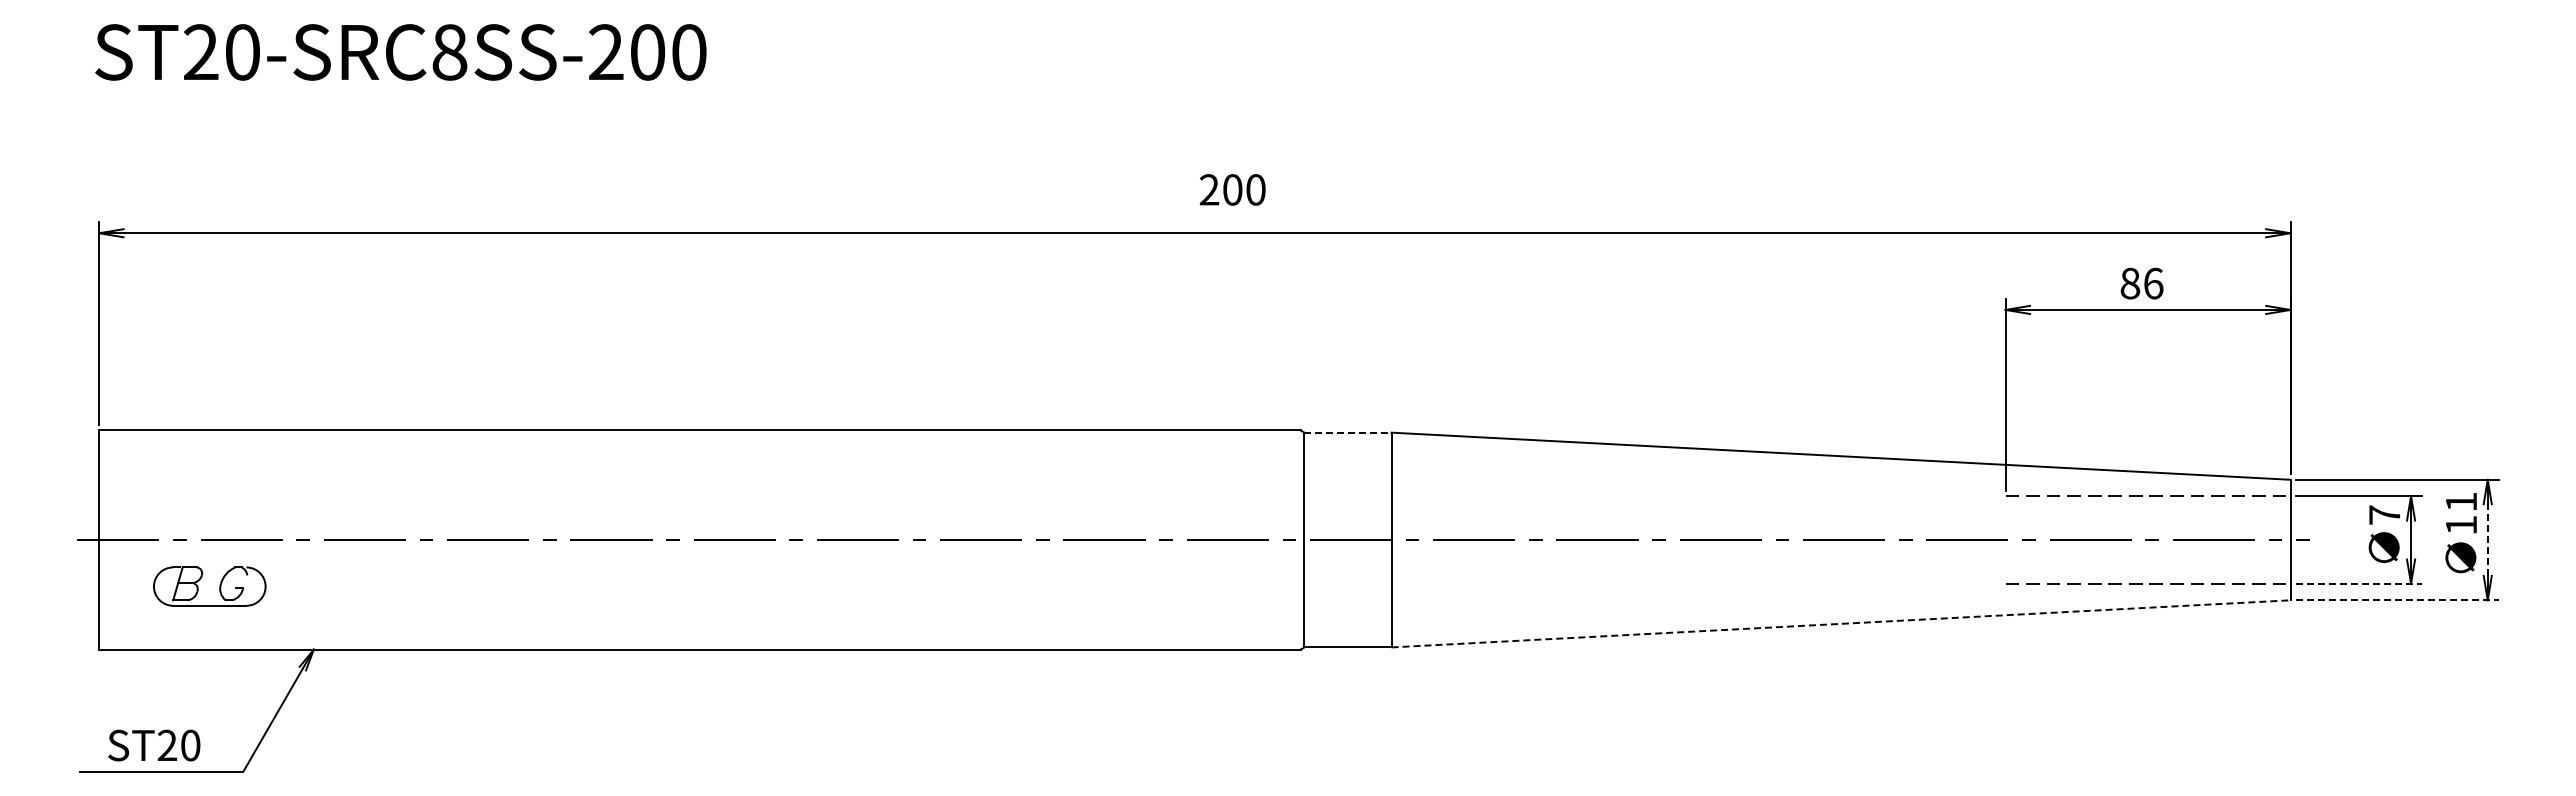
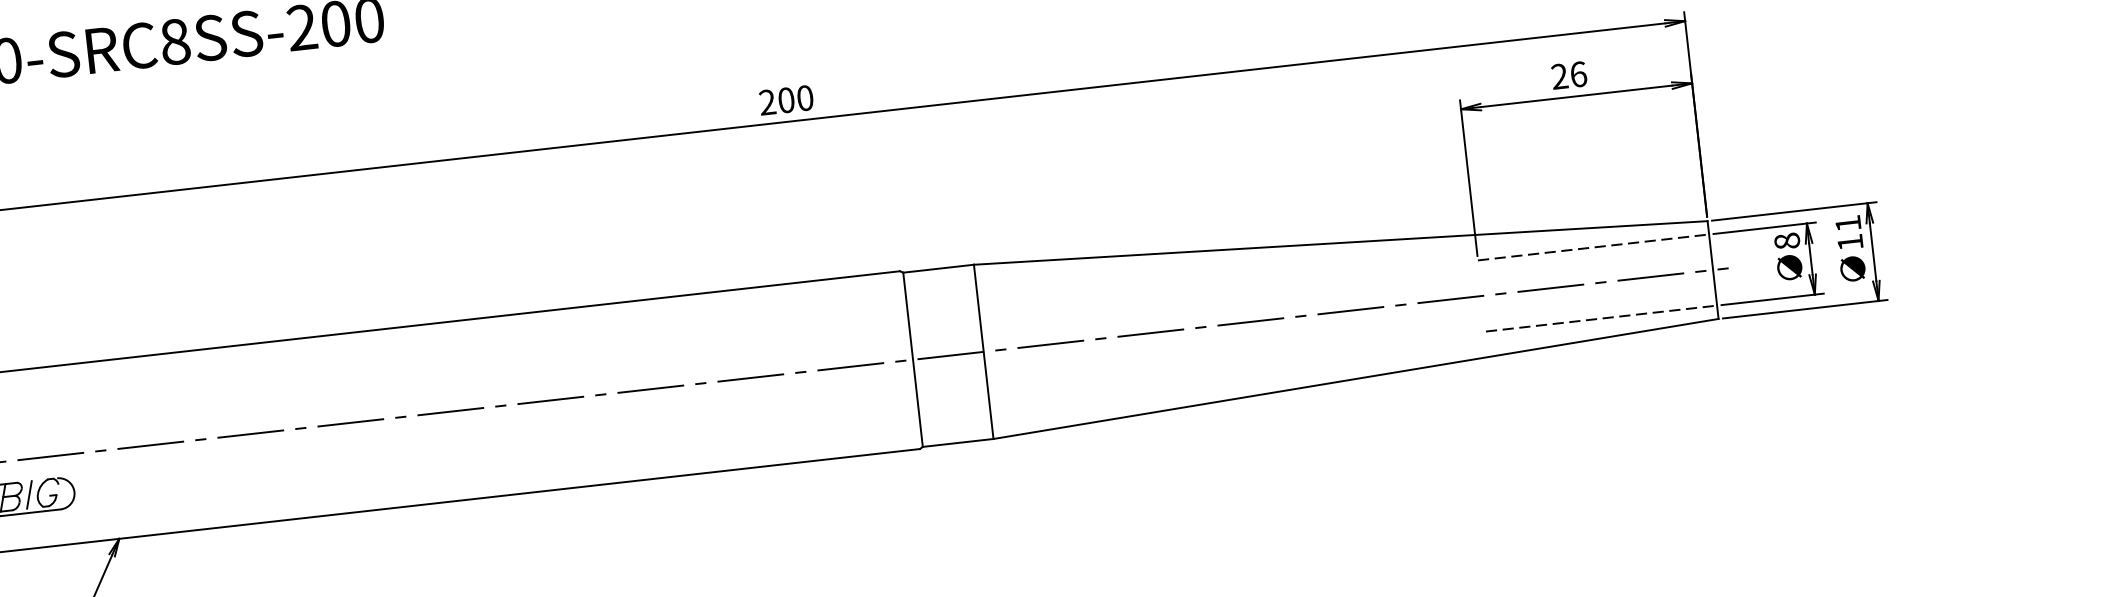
text: (1232, 189) -> (786, 100), moved
text: (2130, 283) -> (1559, 76), 86 -> 26
line: (1347, 432) -> (938, 268), dashed -> solid
text: (2384, 514) -> (1786, 240), 7 -> 8
line: (2487, 540) -> (1872, 252), dashed -> solid
line: (210, 583) -> (29, 494), added
line: (2359, 583) -> (1772, 299), dashed -> solid
line: (2397, 600) -> (1805, 309), dashed -> solid
line: (1841, 623) -> (1356, 378), dashed -> solid

